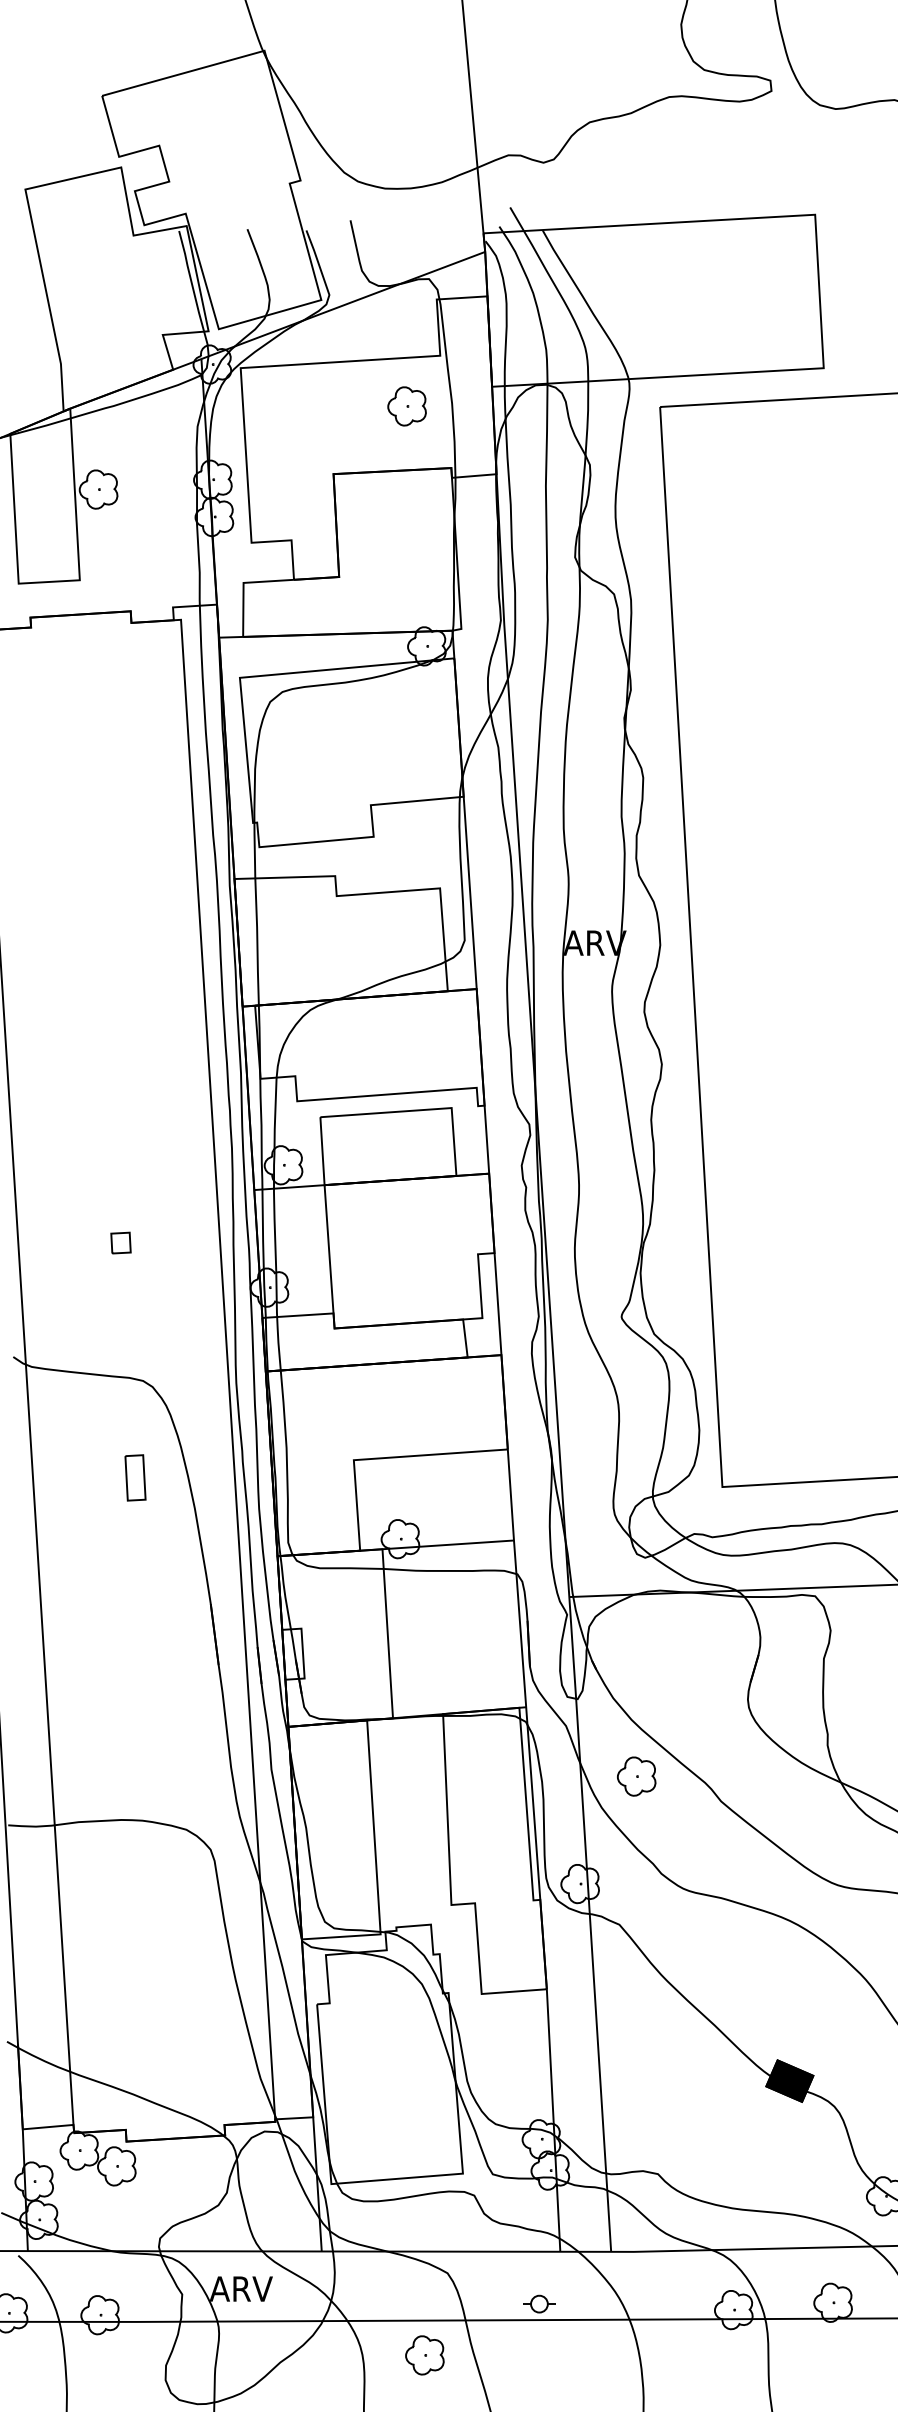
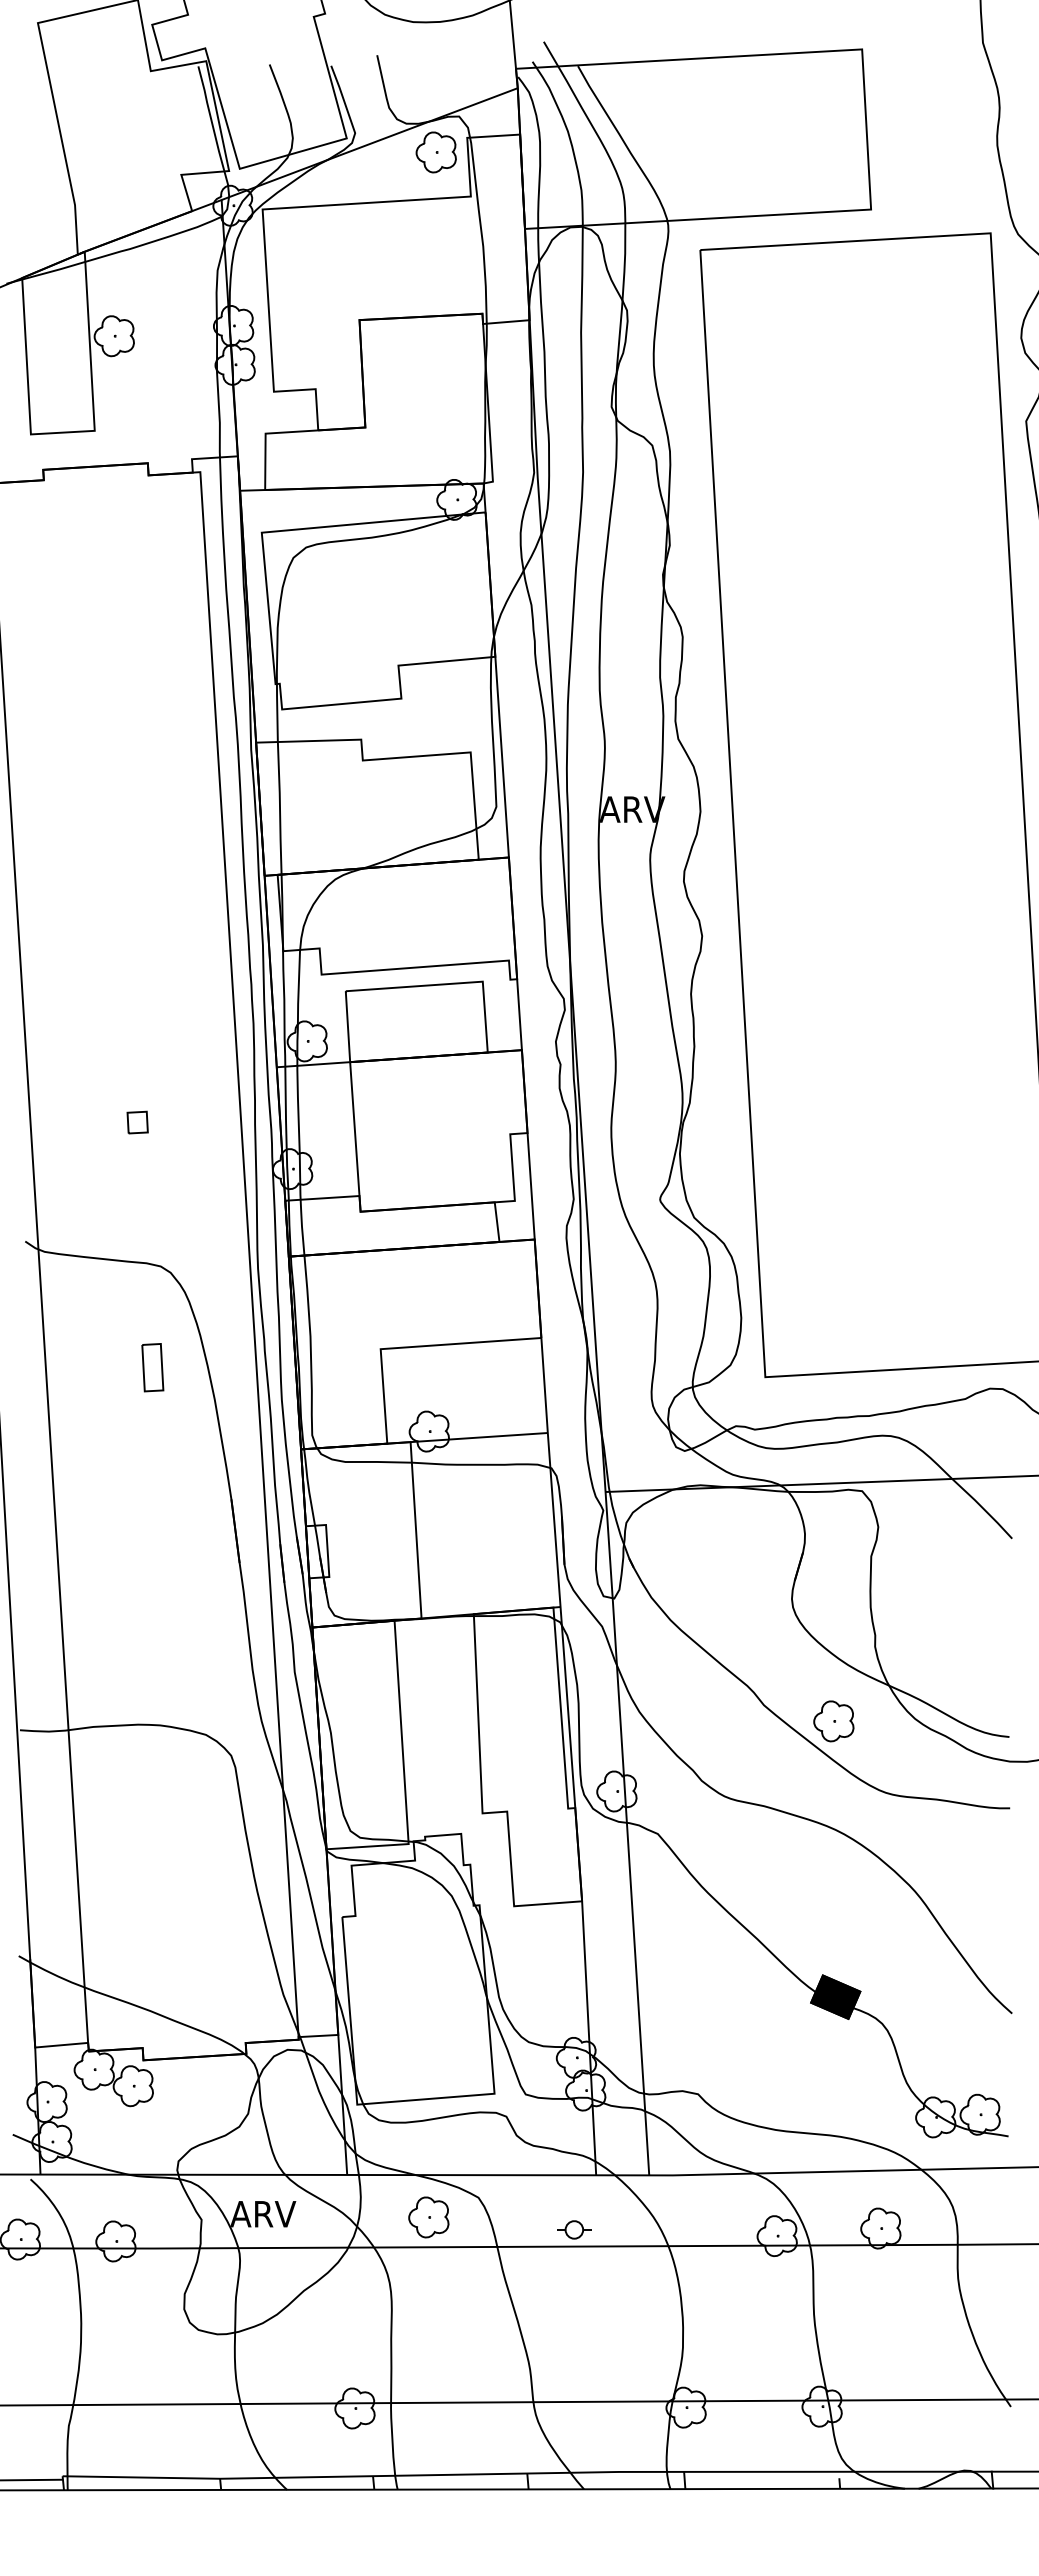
part: (406, 406) -> (435, 152), moved
part: (636, 1776) -> (833, 1721), moved
part: (424, 2355) -> (428, 2217), moved

